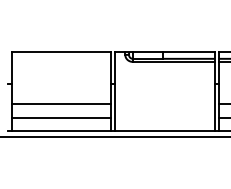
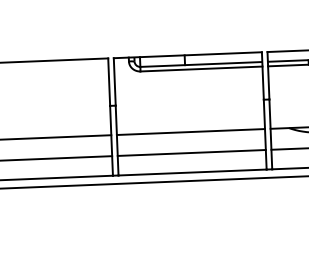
line: (164, 103) -> (190, 131), added
line: (164, 117) -> (191, 152), added

